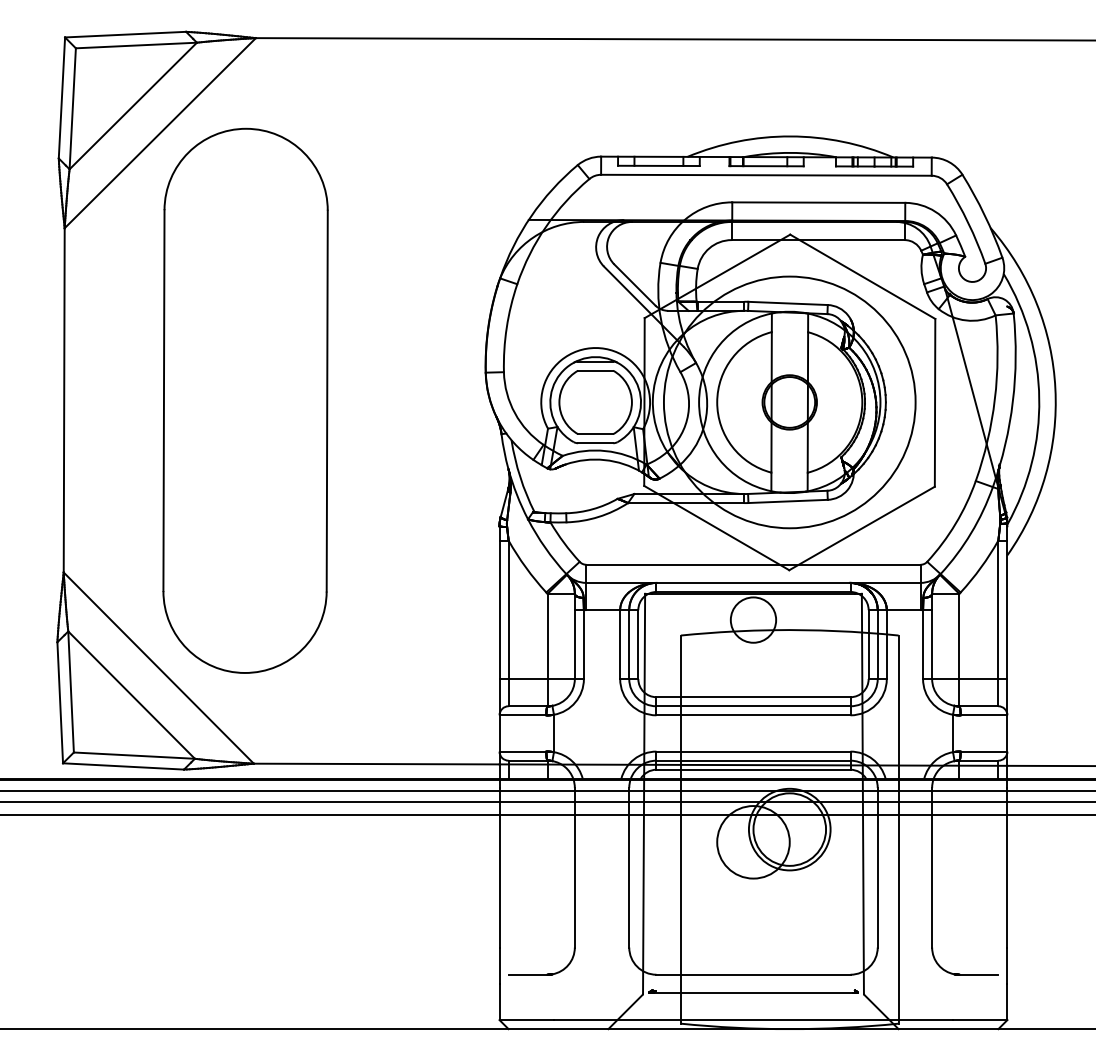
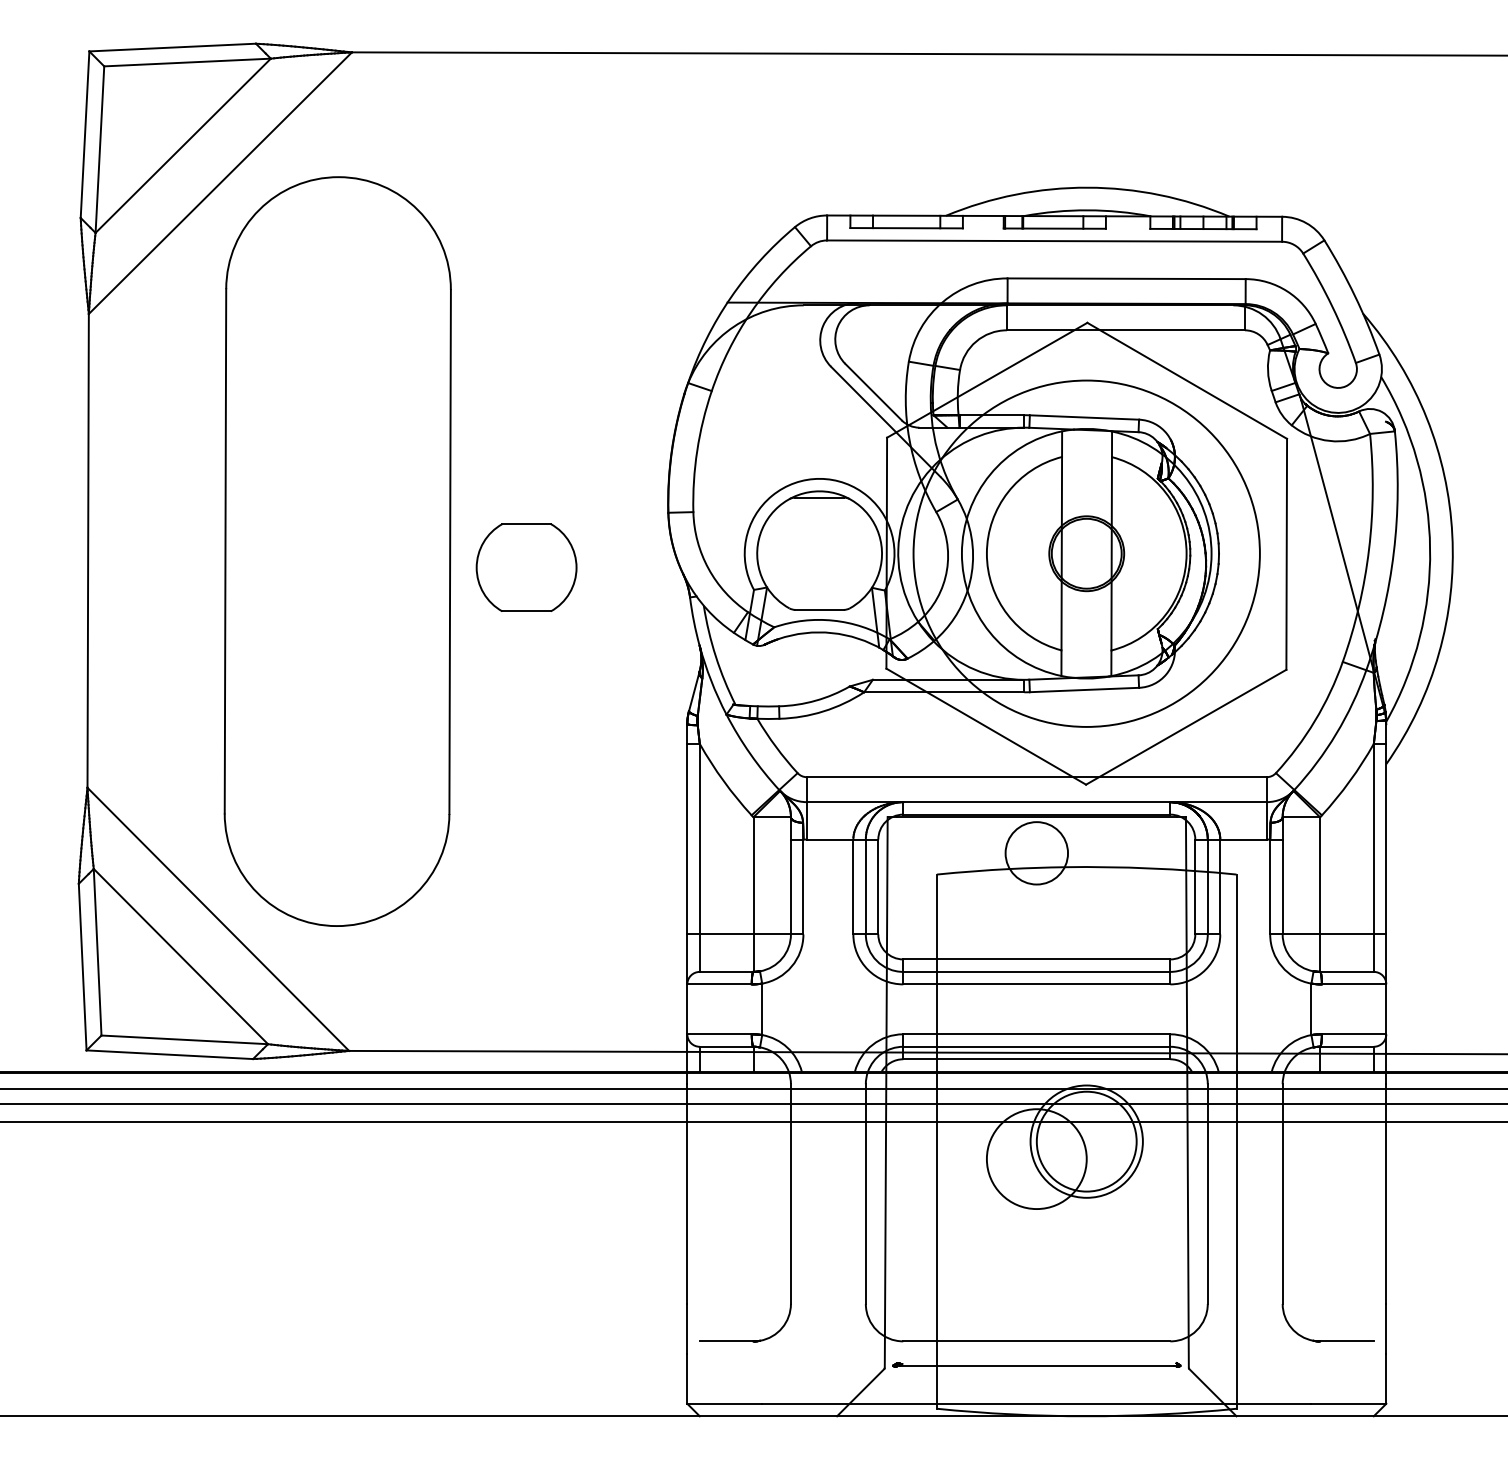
part: (595, 402) -> (526, 567), moved

